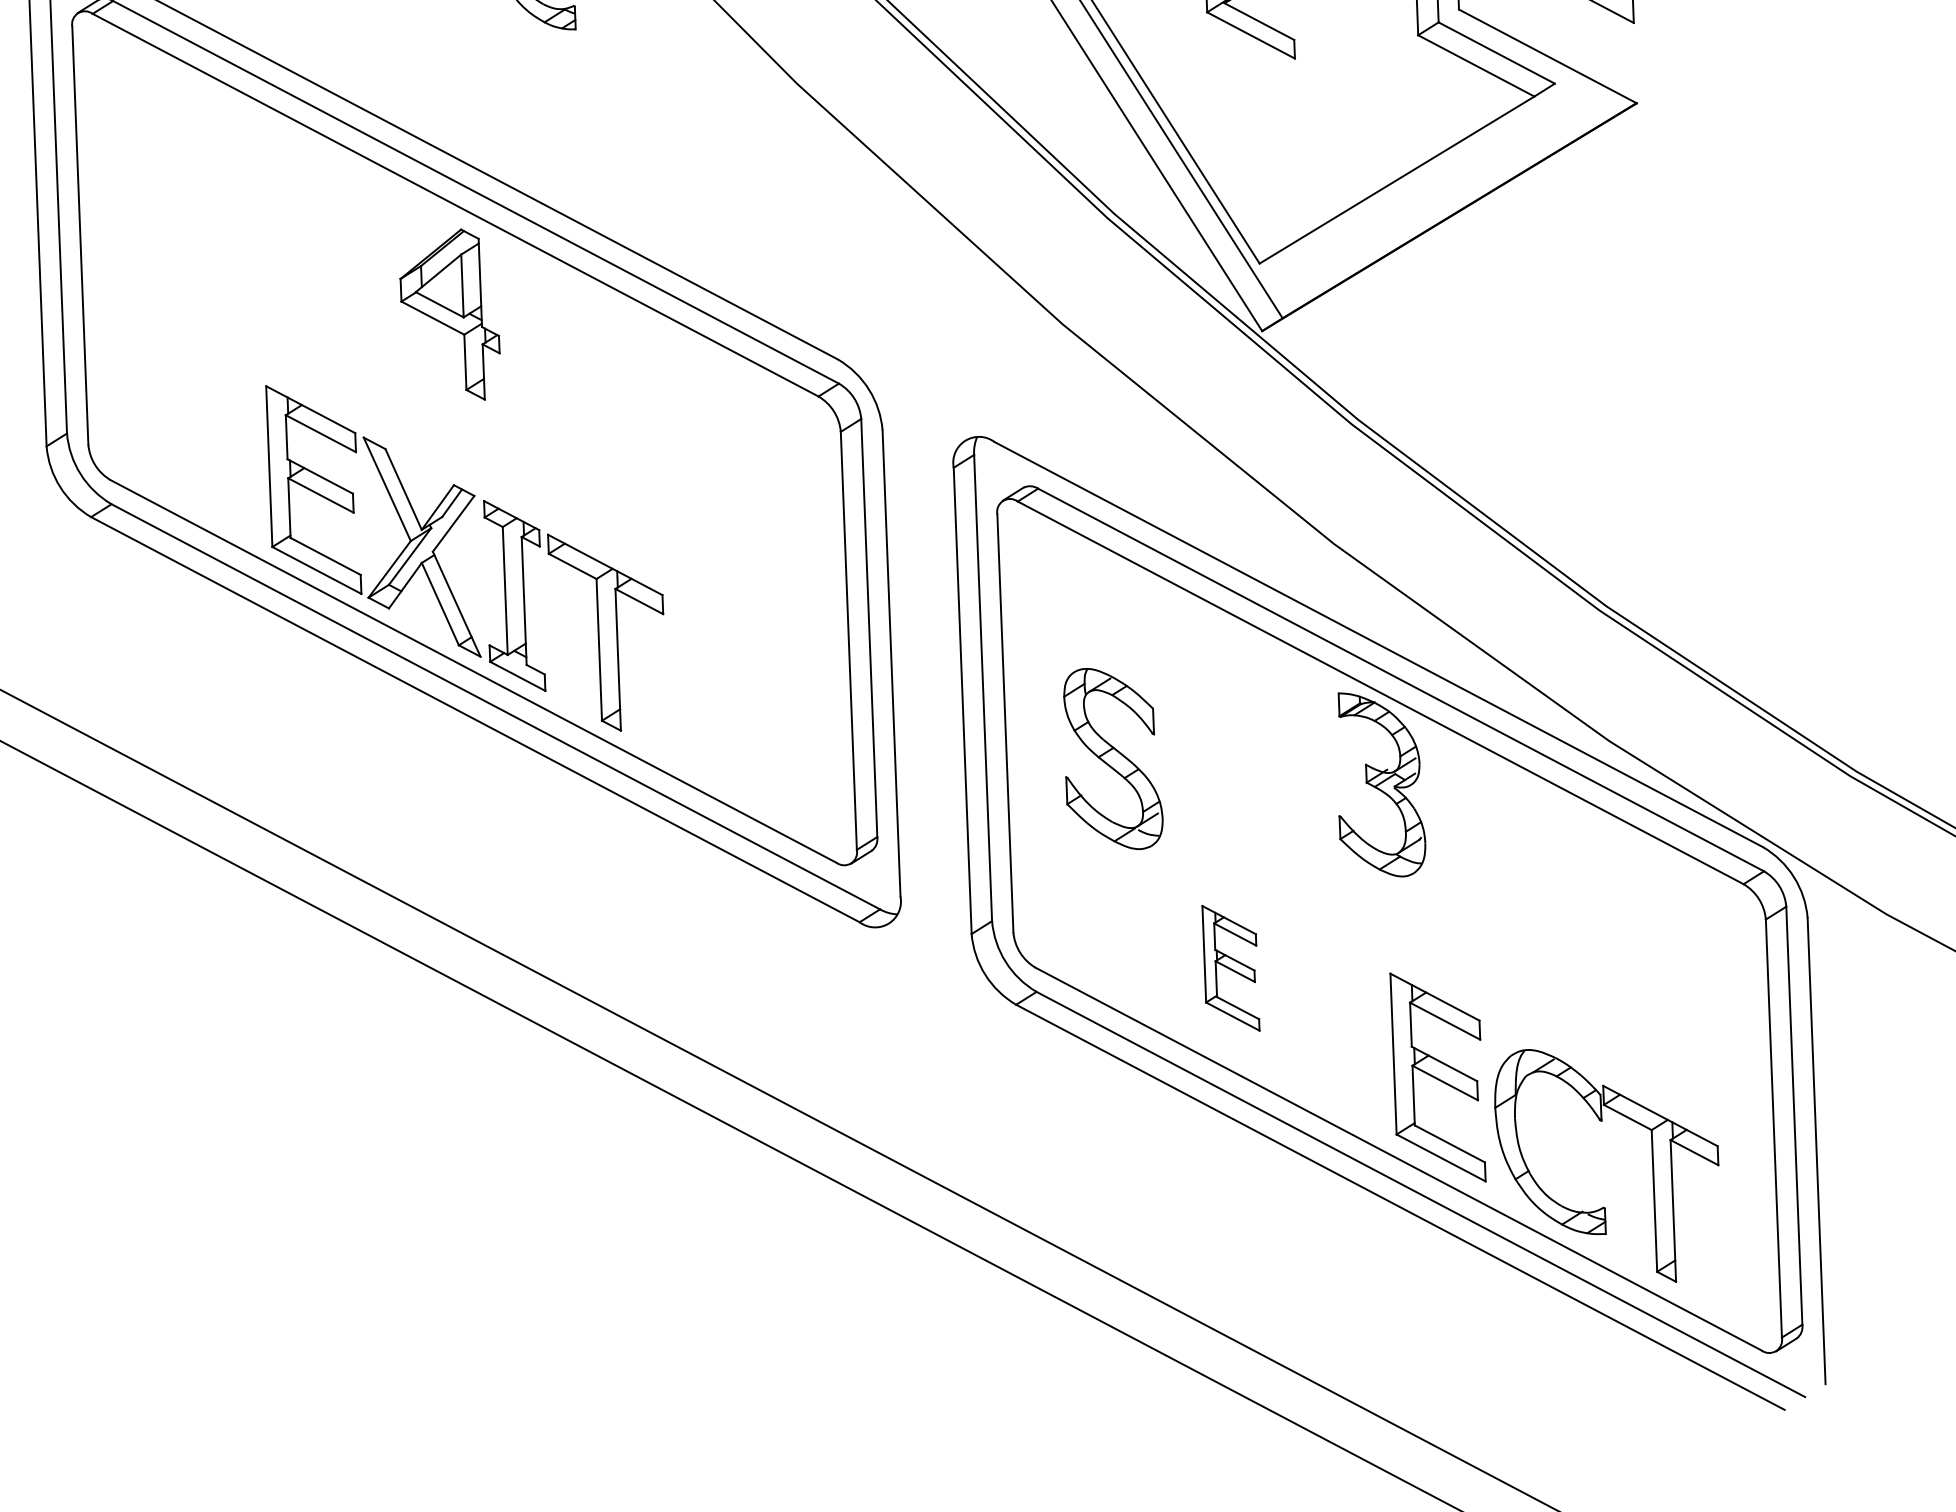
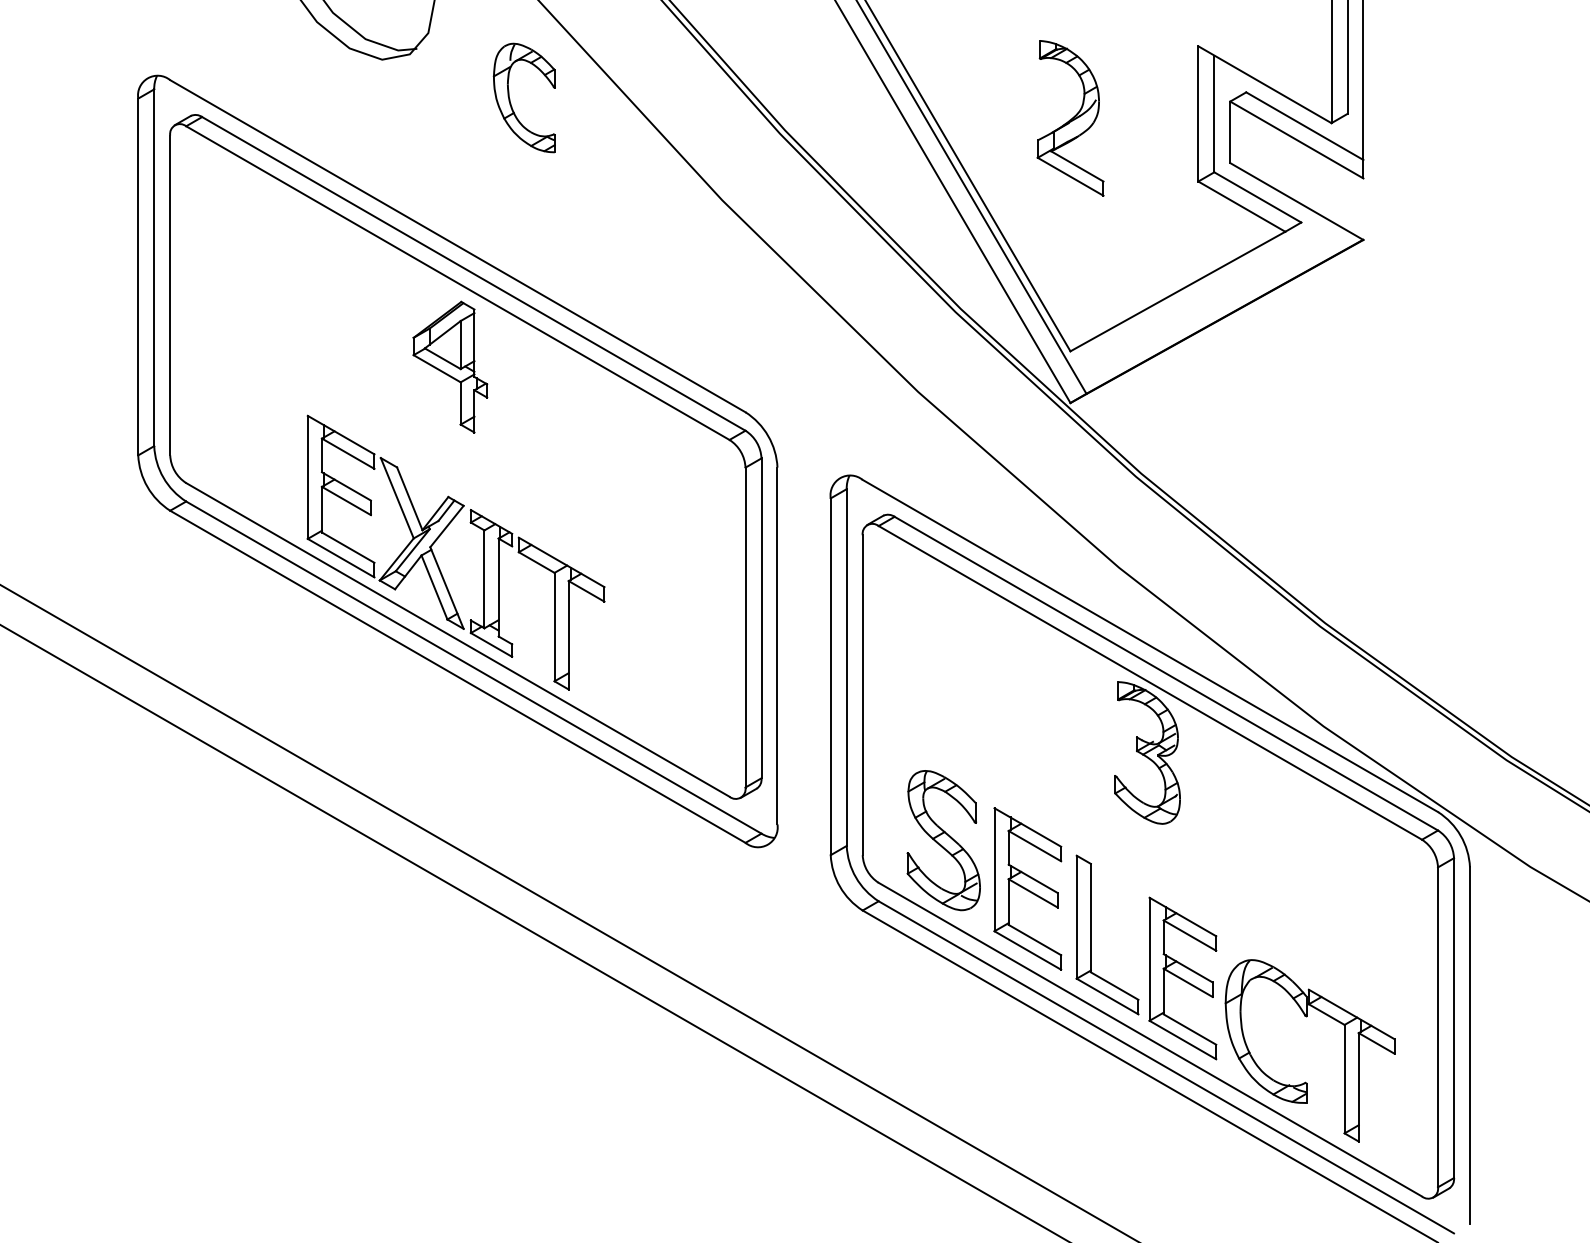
part: (1112, 758) -> (943, 840), moved
part: (1230, 967) -> (1027, 888), size x1.67
part: (1316, 1024) -> (1091, 934), added

